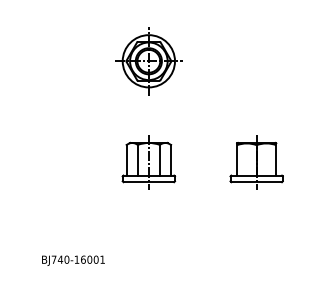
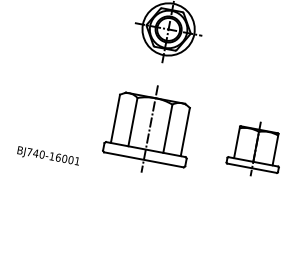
part: (148, 162) -> (149, 128), size x1.6
text: (73, 260) -> (48, 156), moved

